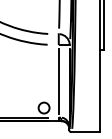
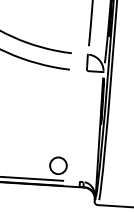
line: (58, 81) -> (82, 126), removed

